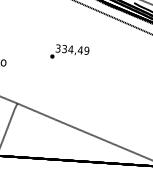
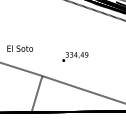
text: (70, 51) -> (75, 56), moved

